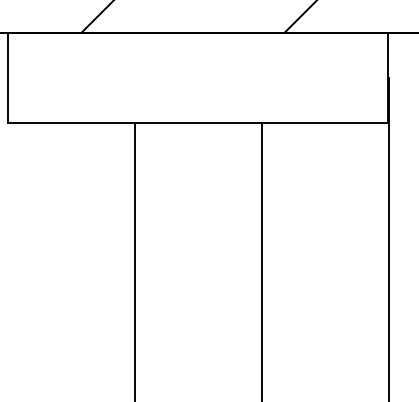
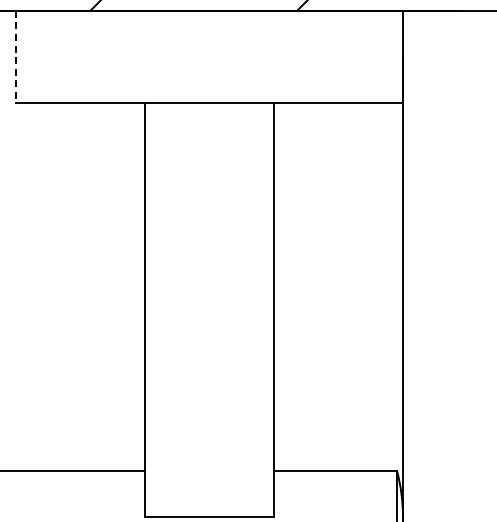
line: (8, 78) -> (16, 57), solid -> dashed

